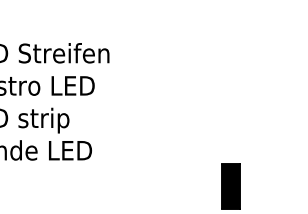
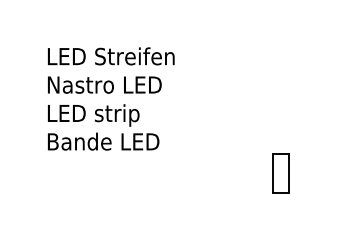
fill: (230, 185) -> (280, 172), removed

